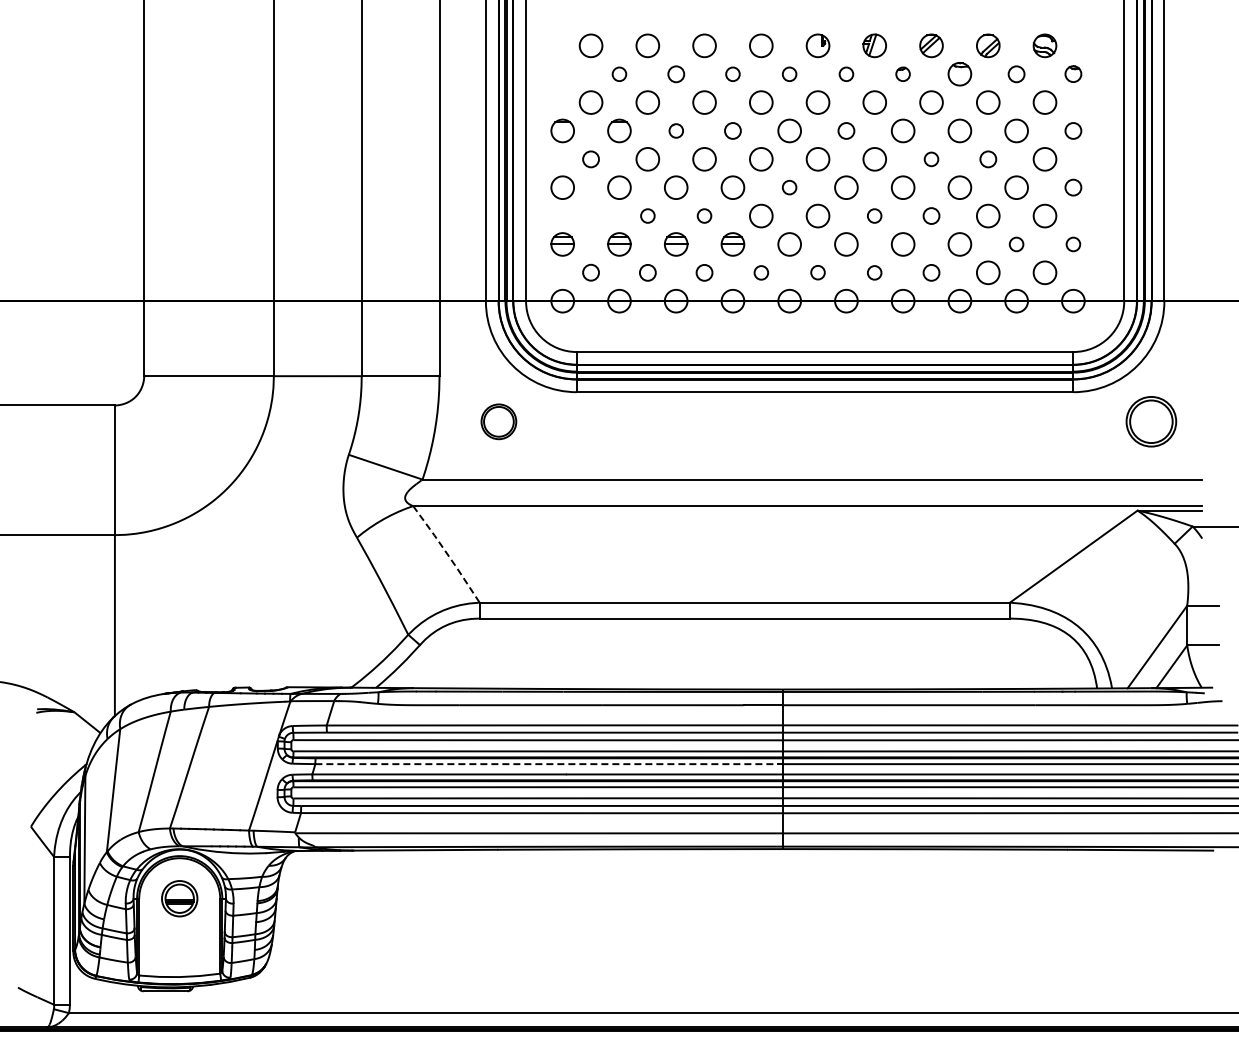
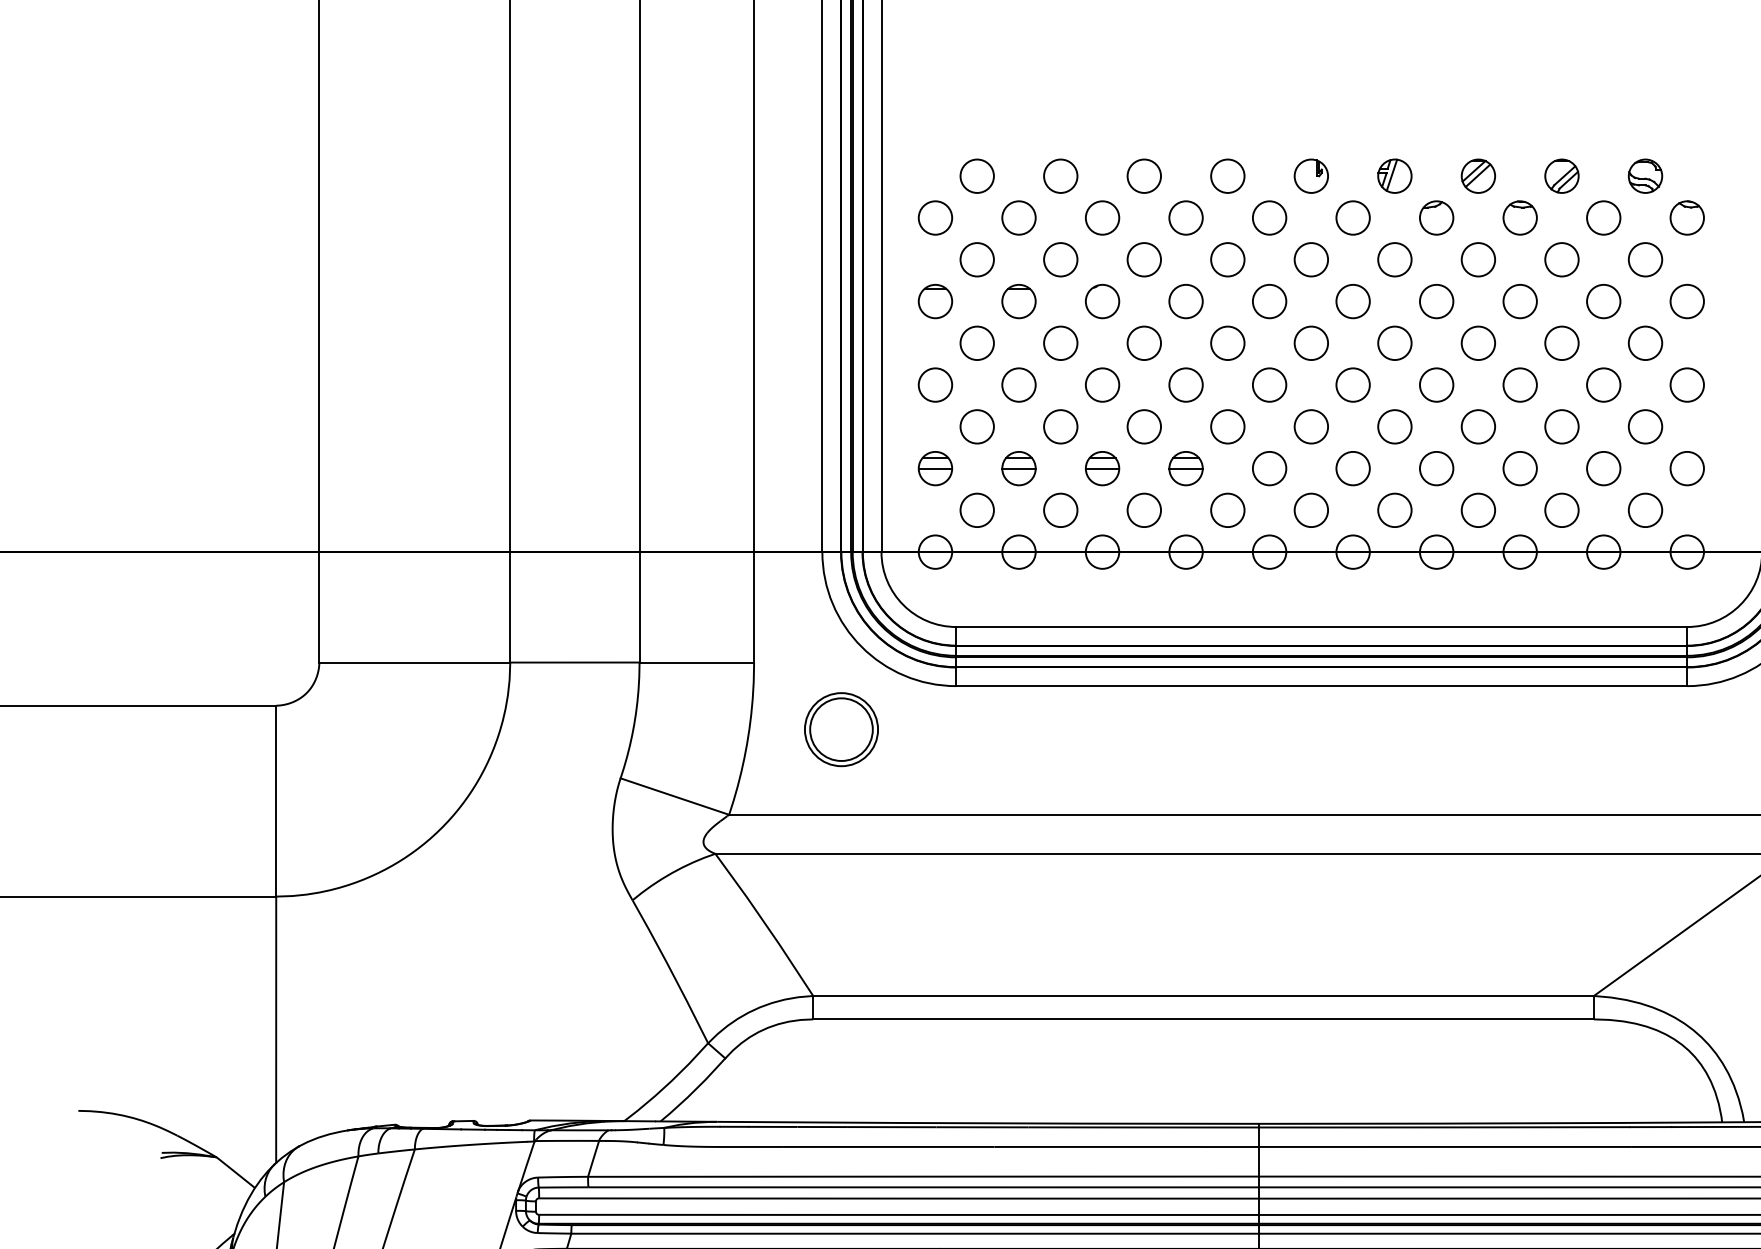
part: (1073, 73) -> (1687, 216), size x1.43
circle: (562, 74) -> (935, 218), added
circle: (619, 74) -> (1019, 218), size x1.67
circle: (676, 74) -> (1102, 218), size x1.43
circle: (732, 74) -> (1185, 218), size x1.67
circle: (789, 74) -> (1269, 218), size x1.67
circle: (846, 74) -> (1353, 218), size x1.67
part: (902, 74) -> (1435, 218), size x1.67
circle: (1016, 74) -> (1603, 218), size x1.43
part: (676, 130) -> (1102, 300), size x1.67
circle: (732, 130) -> (1185, 300), size x1.43
circle: (846, 130) -> (1353, 300), size x1.43
circle: (1073, 130) -> (1687, 300), size x1.43
circle: (590, 159) -> (976, 343), size x1.43
circle: (931, 159) -> (1478, 343), size x1.67
circle: (988, 159) -> (1562, 343), size x1.43
circle: (789, 187) -> (1269, 384), size x1.67
circle: (1073, 187) -> (1687, 384), size x1.43
circle: (590, 215) -> (976, 425), added
circle: (647, 215) -> (1060, 425), size x1.67
circle: (704, 215) -> (1144, 425), size x1.67
circle: (874, 215) -> (1394, 425), size x1.67
circle: (931, 215) -> (1478, 425), size x1.43
circle: (1016, 244) -> (1603, 468), size x1.67
circle: (1073, 244) -> (1687, 468), size x1.67
circle: (590, 272) -> (976, 509), size x1.43
circle: (647, 272) -> (1060, 509), size x1.43
circle: (704, 272) -> (1144, 509), size x1.43
circle: (761, 272) -> (1228, 509), size x1.67
circle: (817, 272) -> (1310, 509), size x1.67
circle: (874, 272) -> (1394, 509), size x1.67
circle: (931, 272) -> (1478, 509), size x1.43
part: (498, 421) -> (840, 729), size x1.43
line: (447, 554) -> (765, 925), dashed -> solid
line: (548, 764) -> (914, 1234), dashed -> solid

